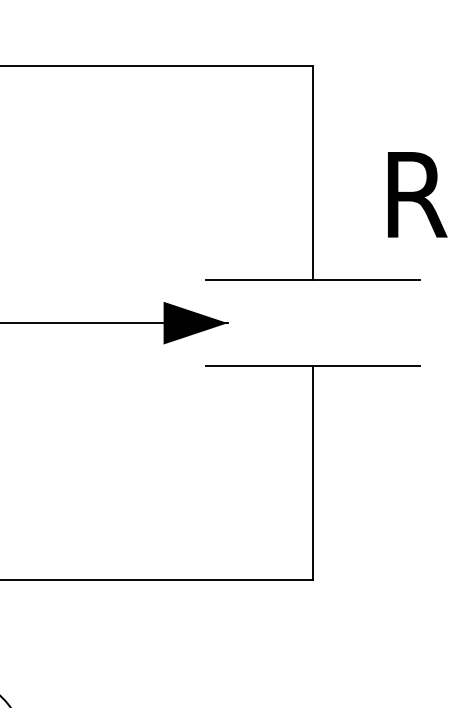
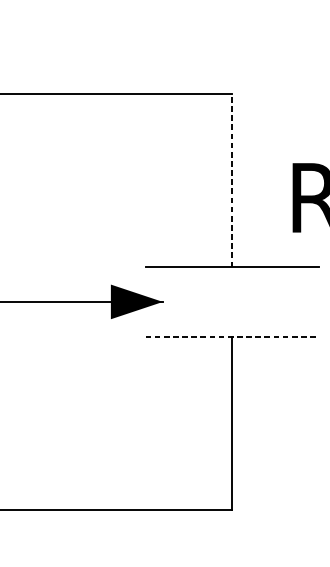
line: (313, 173) -> (232, 180), solid -> dashed
line: (313, 365) -> (232, 336), solid -> dashed

